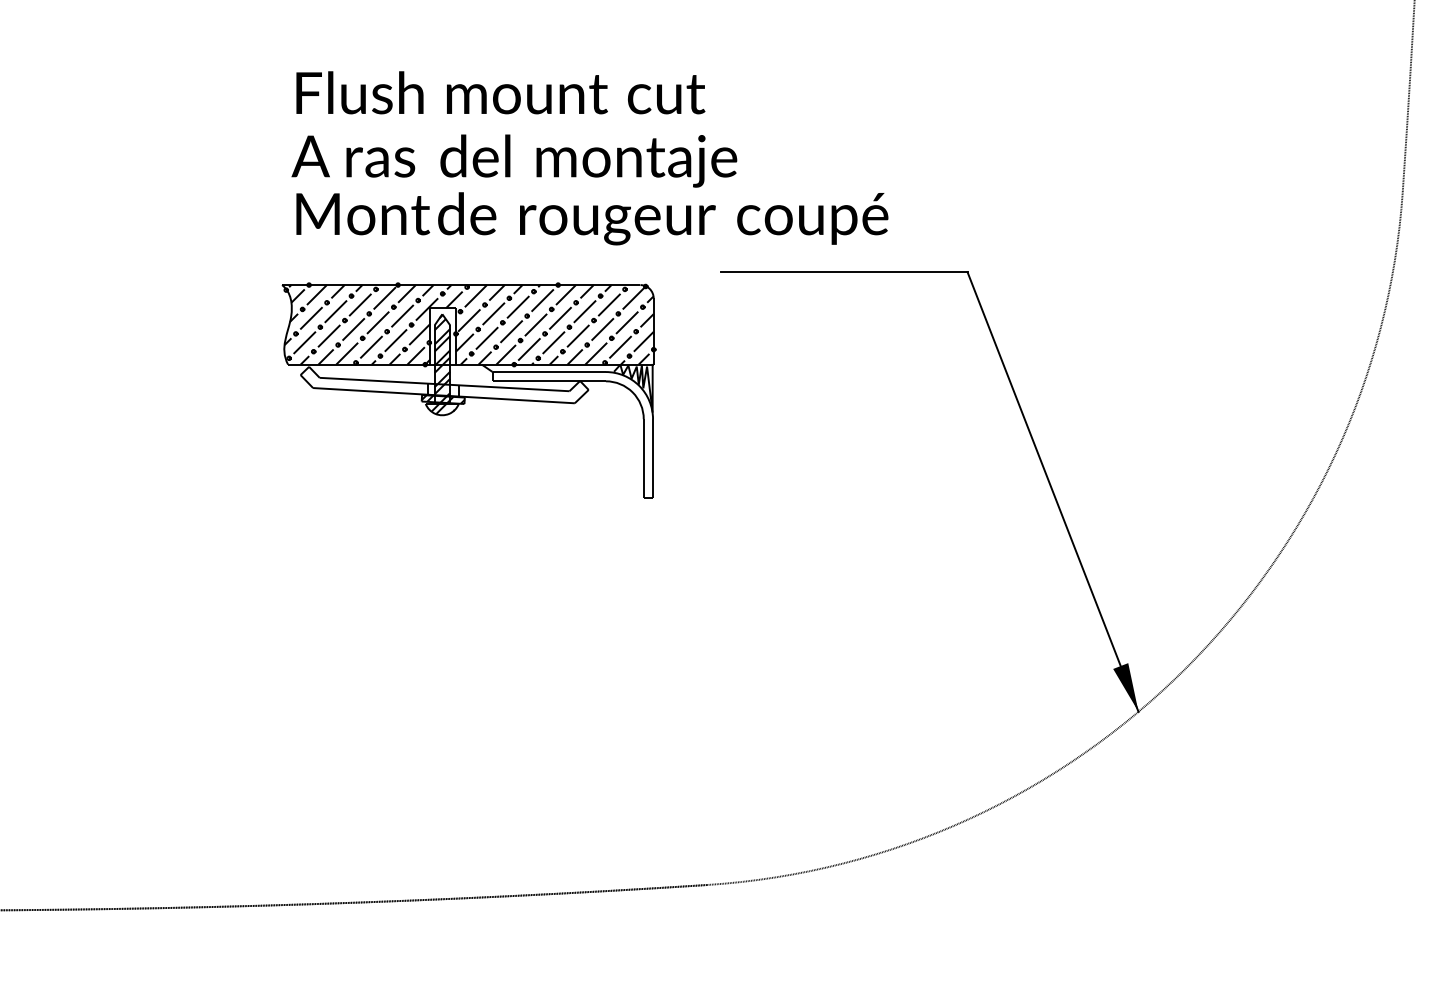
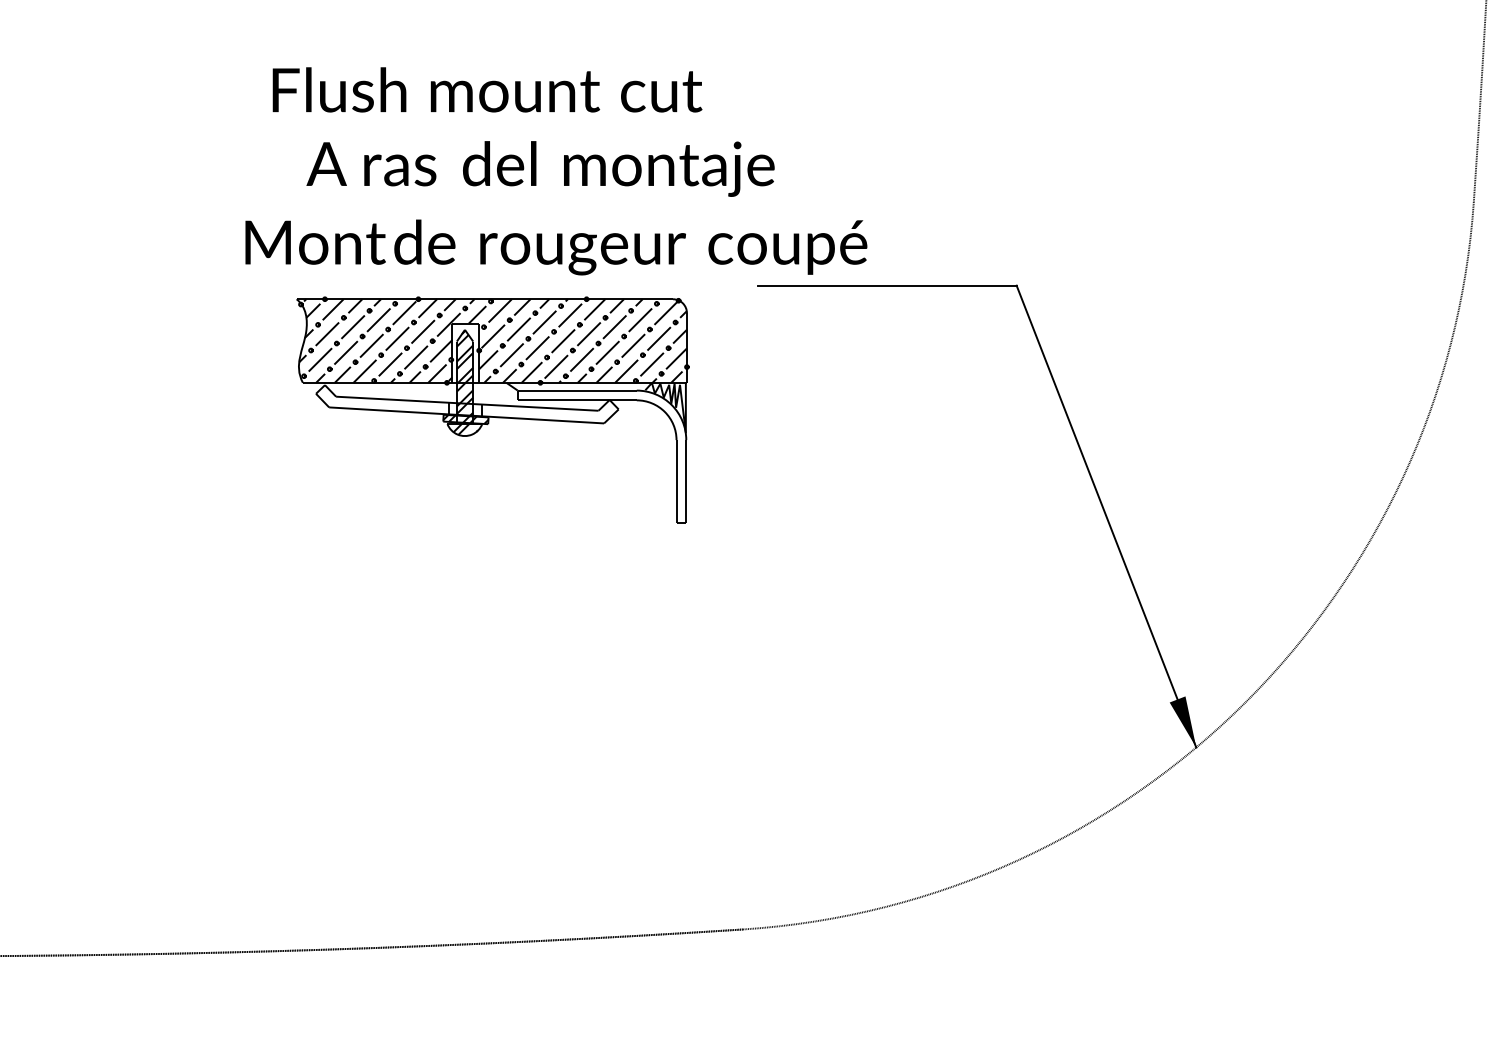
text: (500, 92) -> (487, 89), moved
text: (592, 218) -> (556, 247), moved

